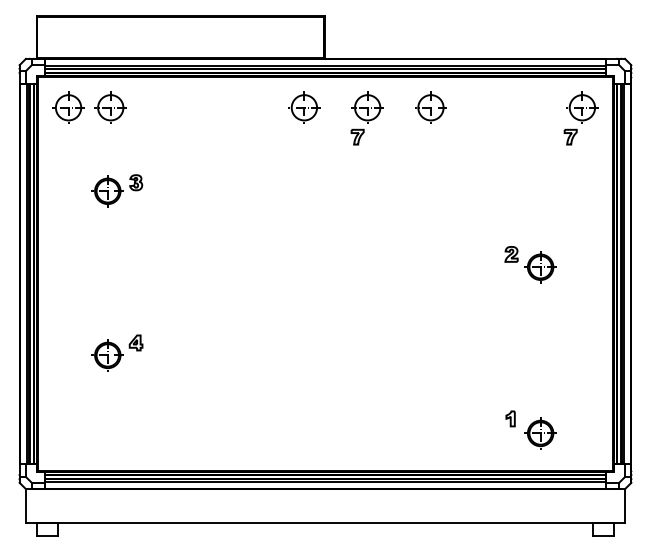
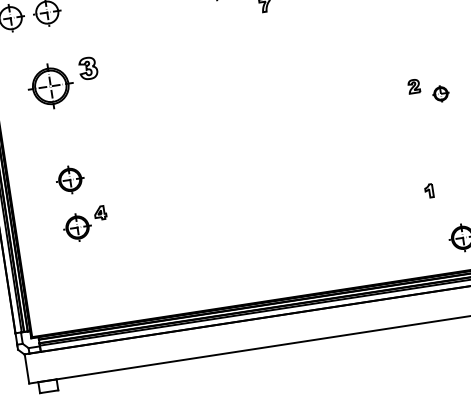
part: (117, 190) -> (64, 83), size x1.6
part: (540, 267) -> (440, 94), size x0.6
part: (107, 300) -> (70, 180), added
part: (510, 418) -> (429, 190), moved

